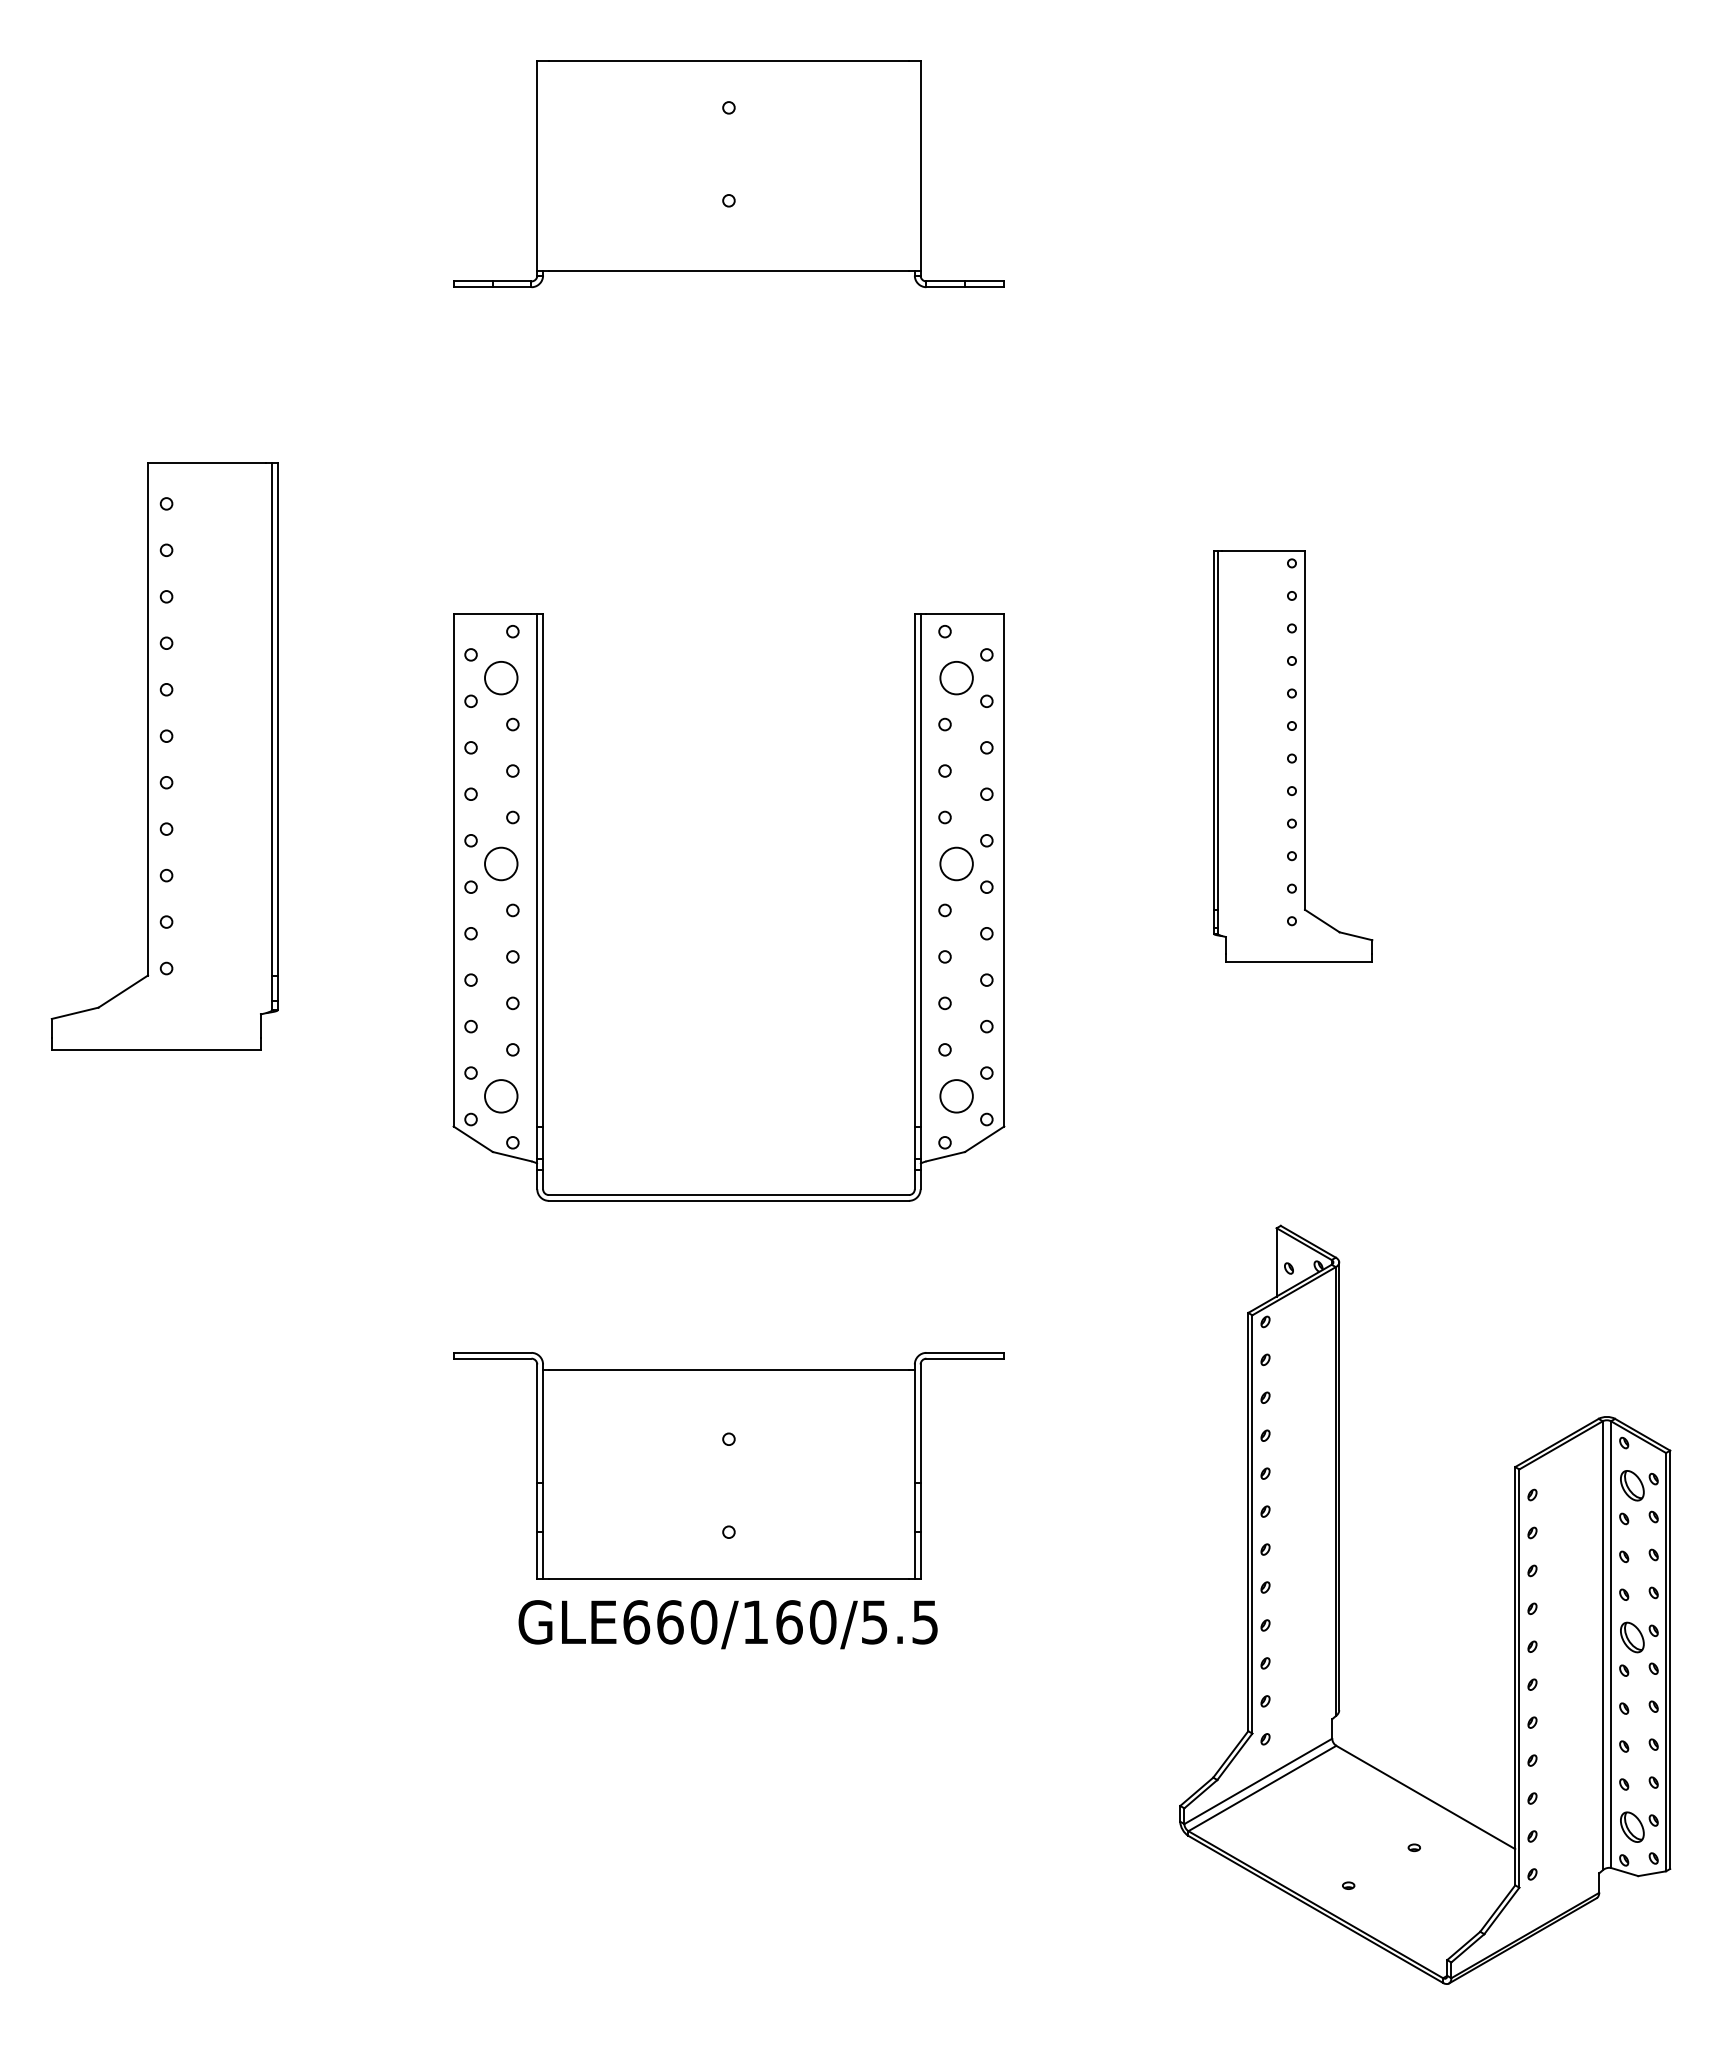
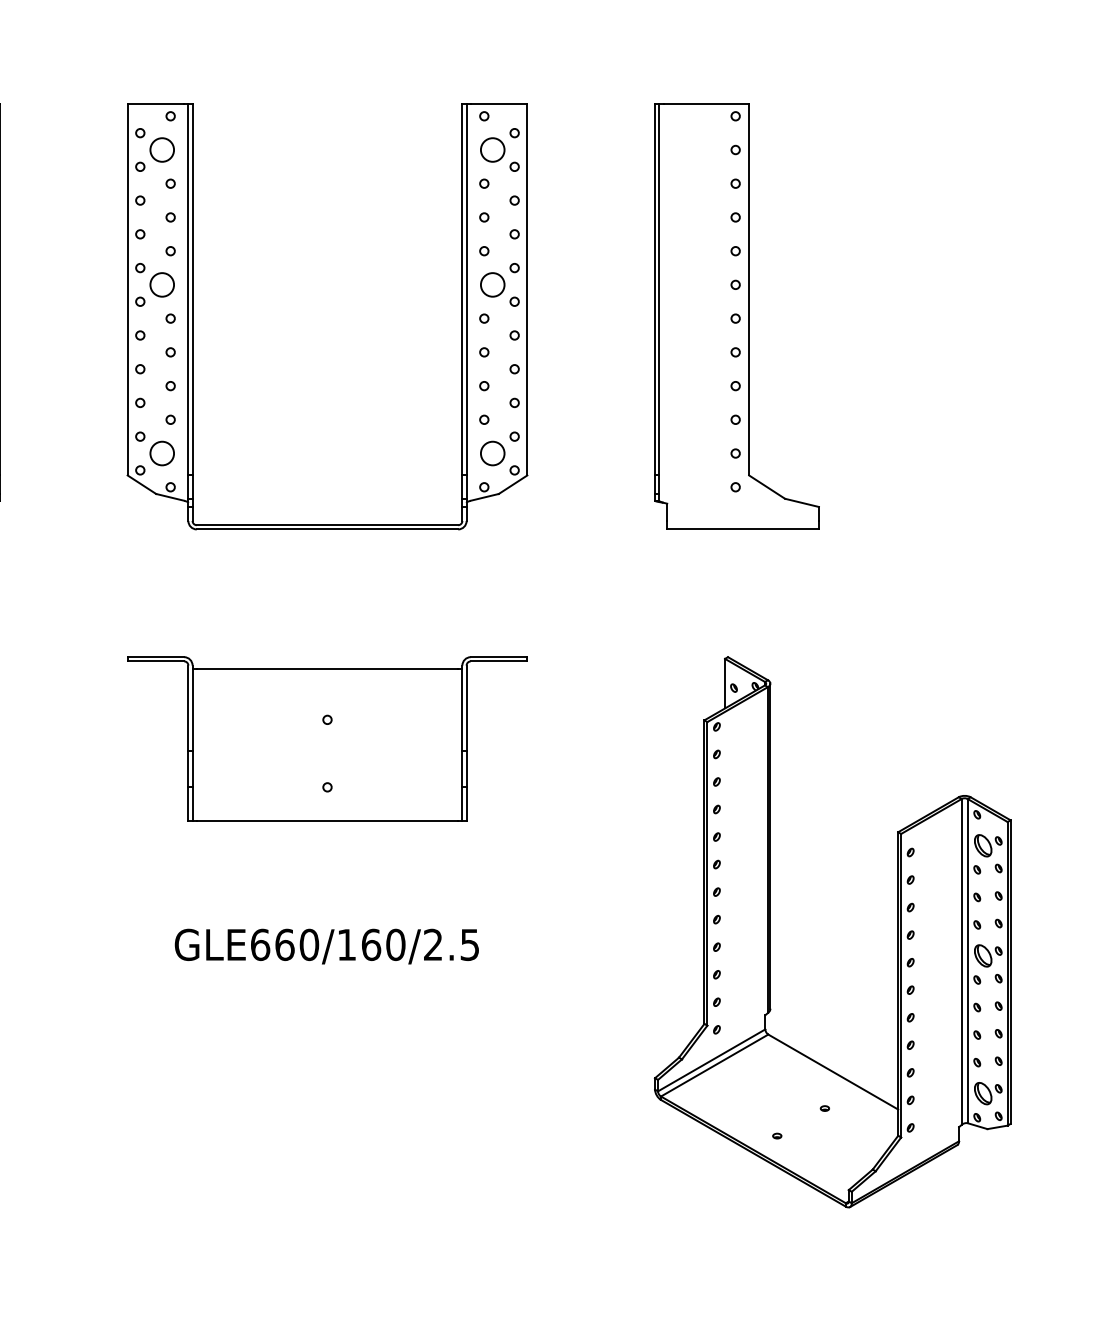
part: (1293, 756) -> (737, 316), size x1.43
part: (543, 907) -> (192, 316), moved
part: (728, 1465) -> (327, 738), moved
text: (874, 1622) -> (433, 945), GLE660/160/5.5 -> GLE660/160/2.5

